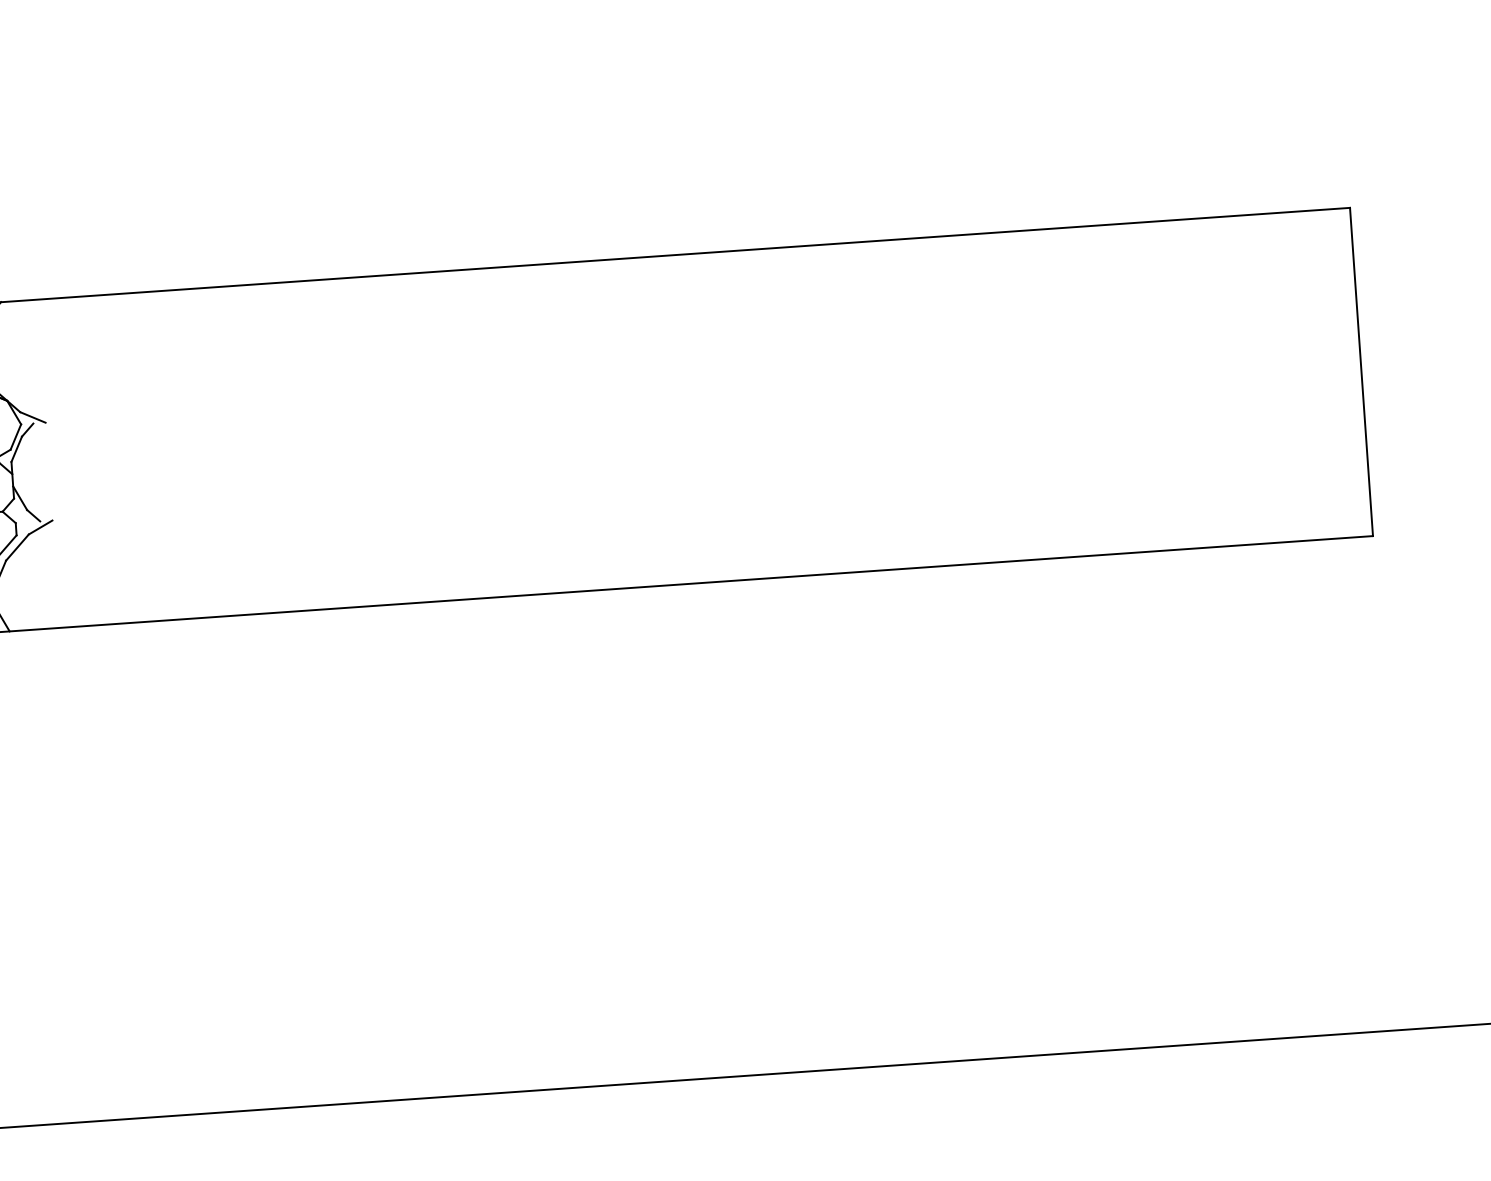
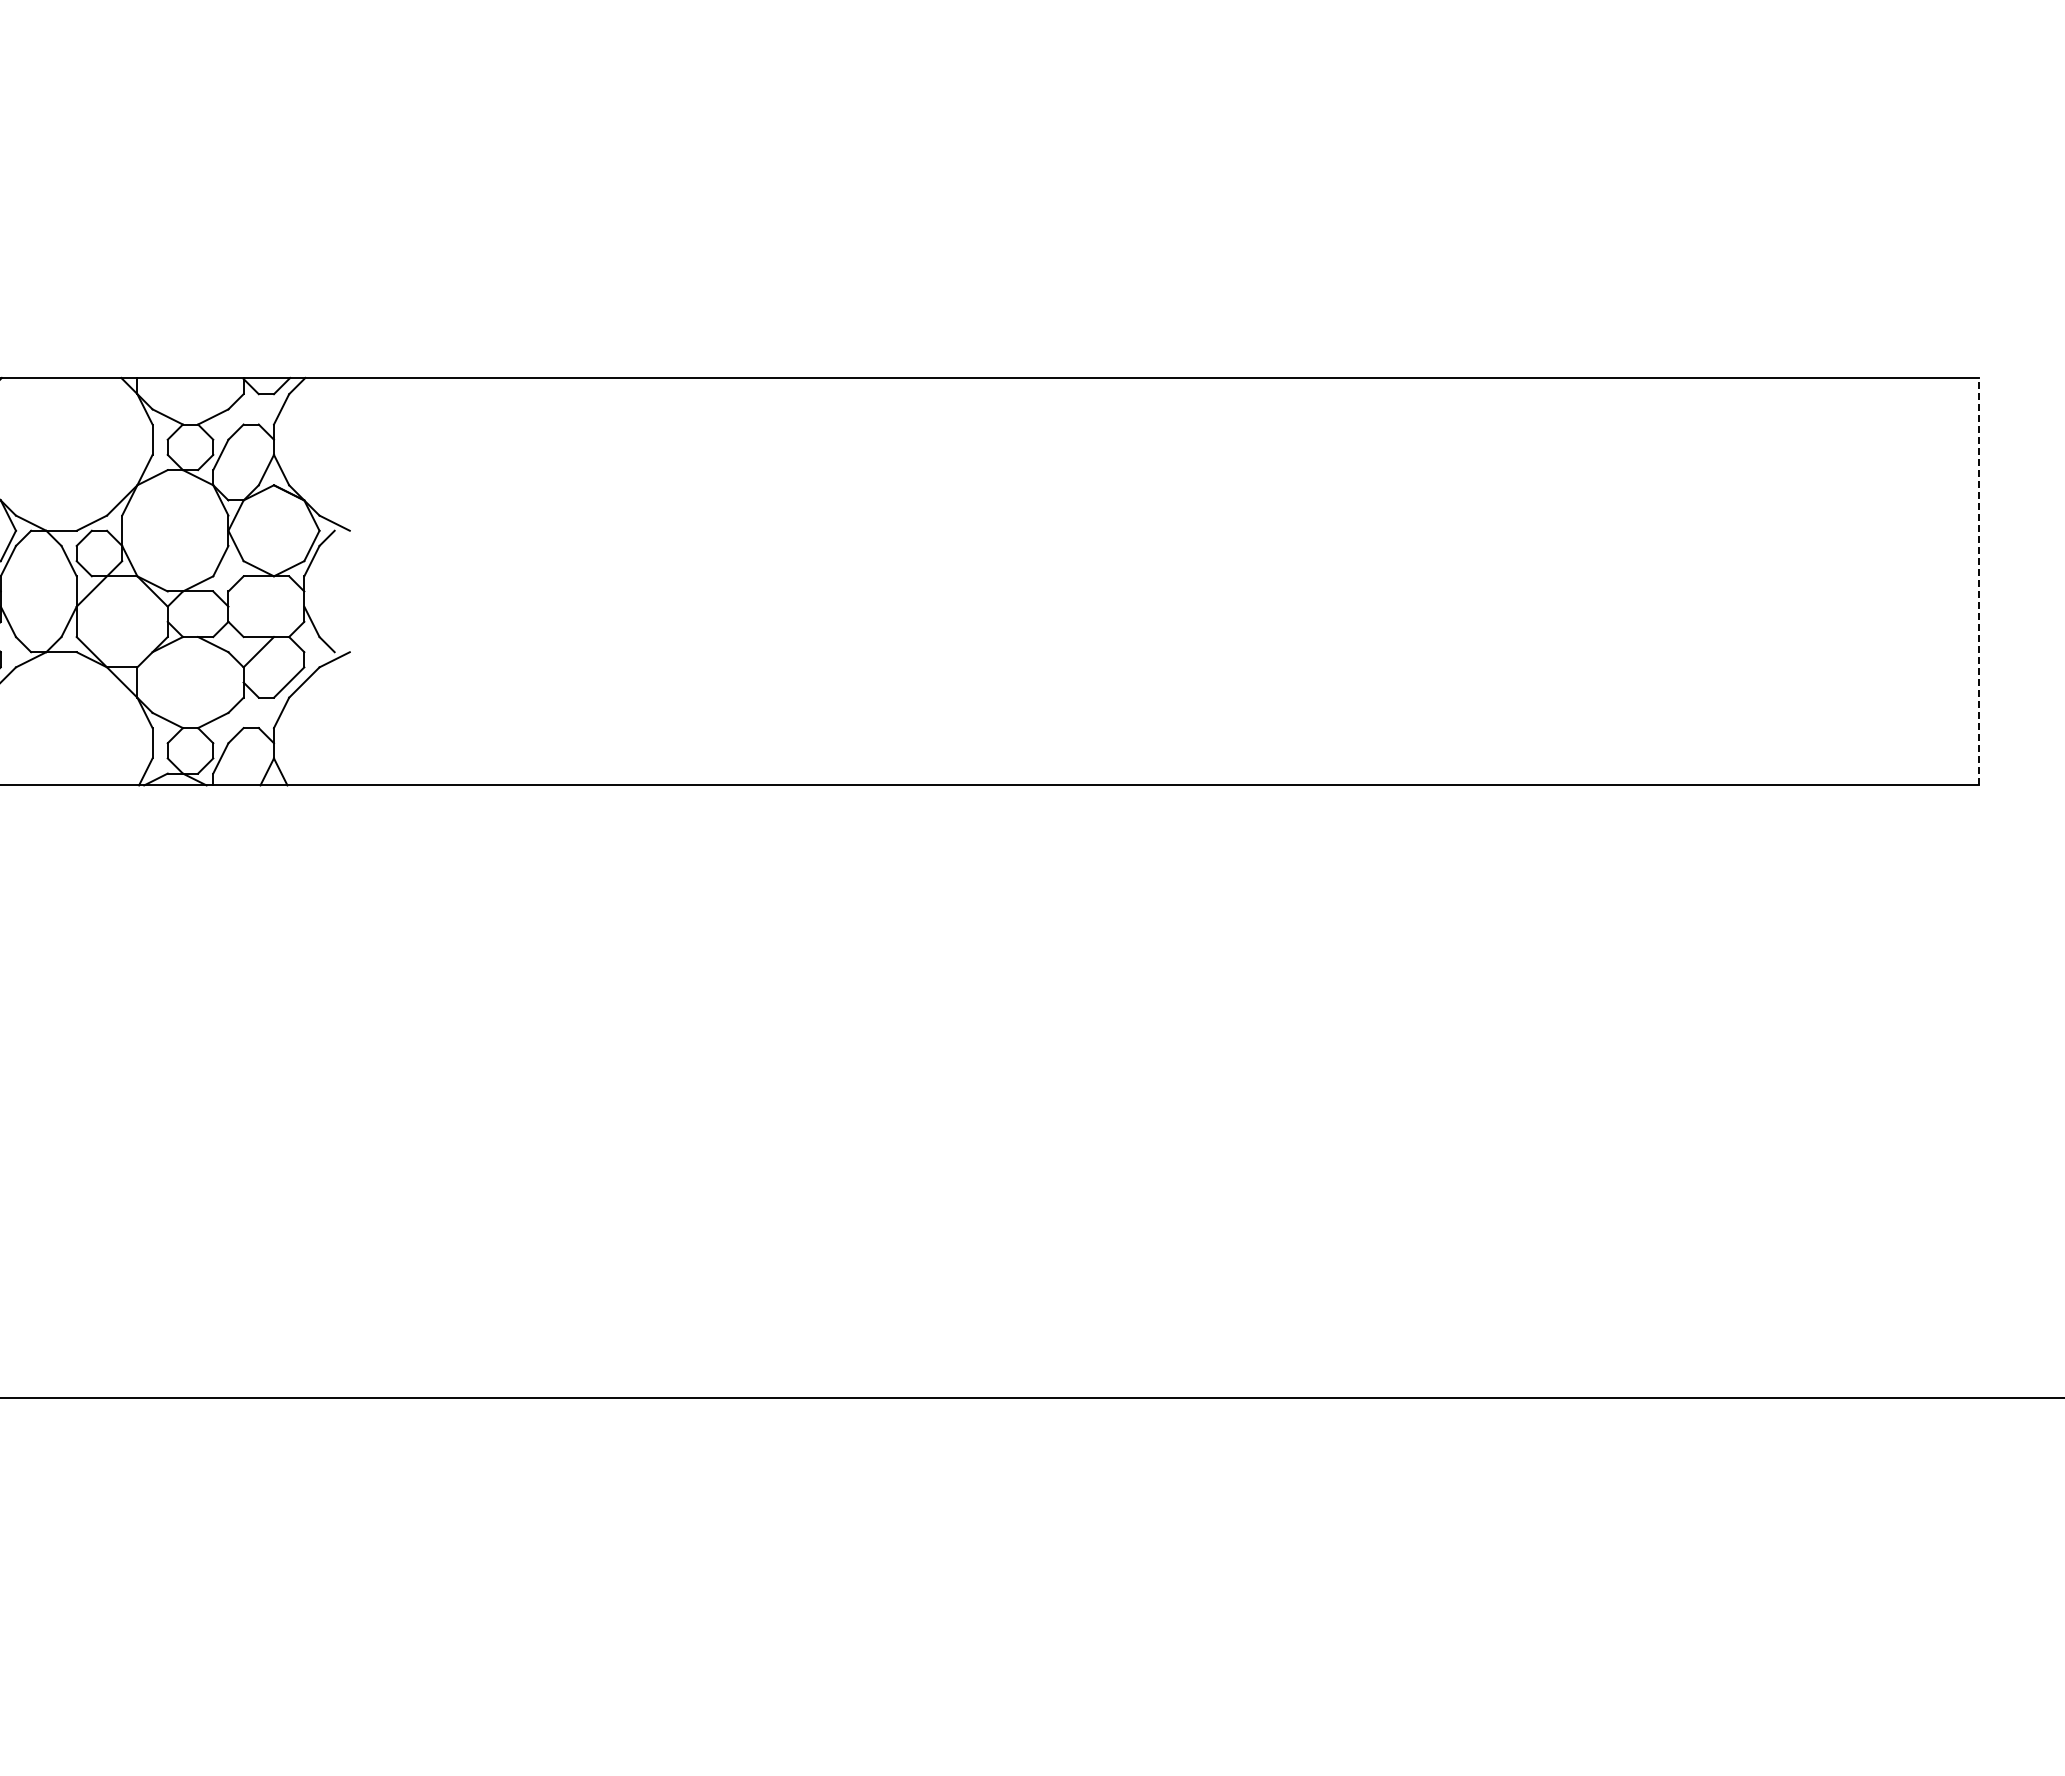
line: (1361, 371) -> (1979, 581), solid -> dashed

